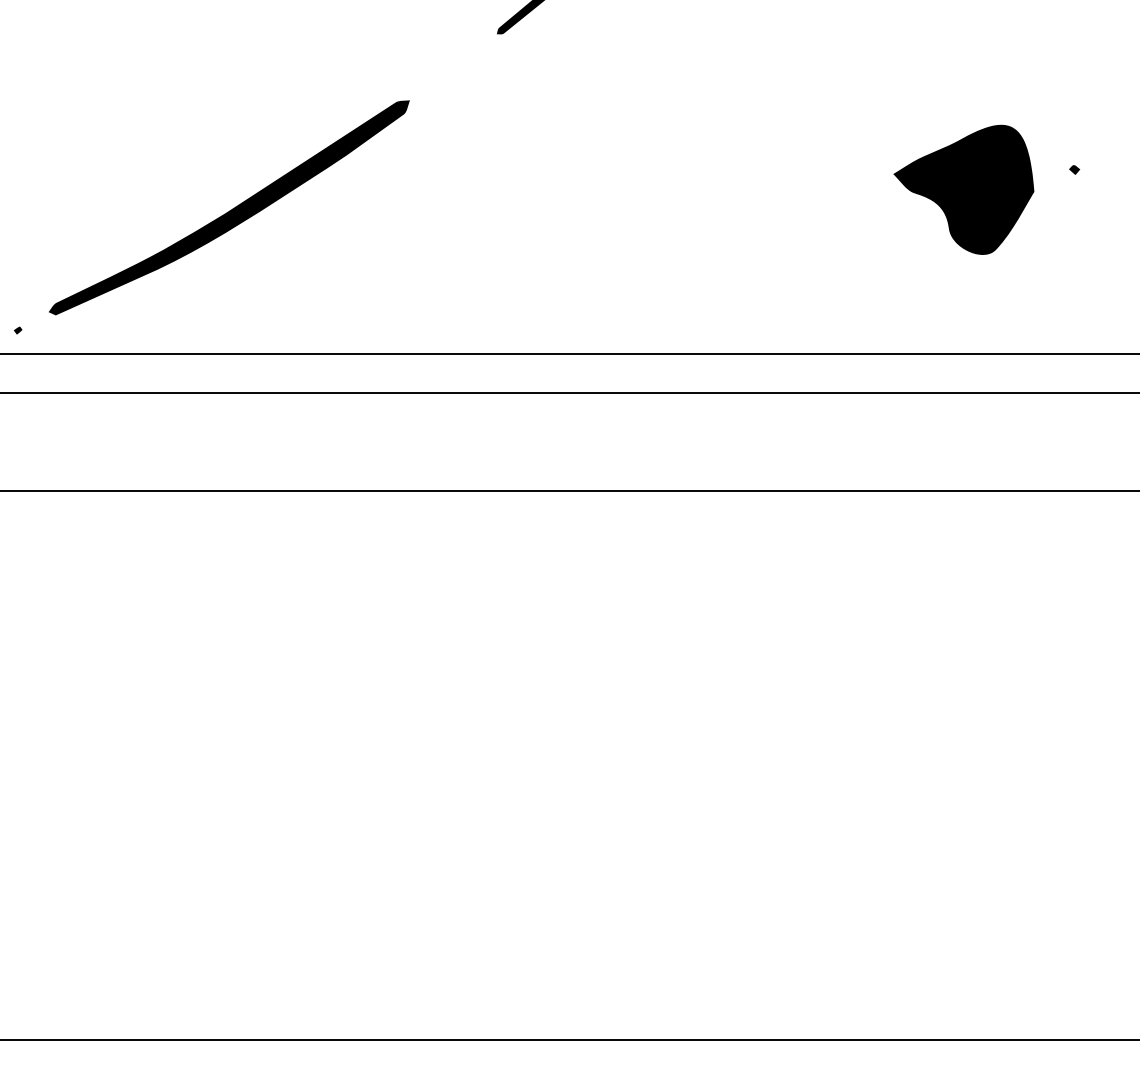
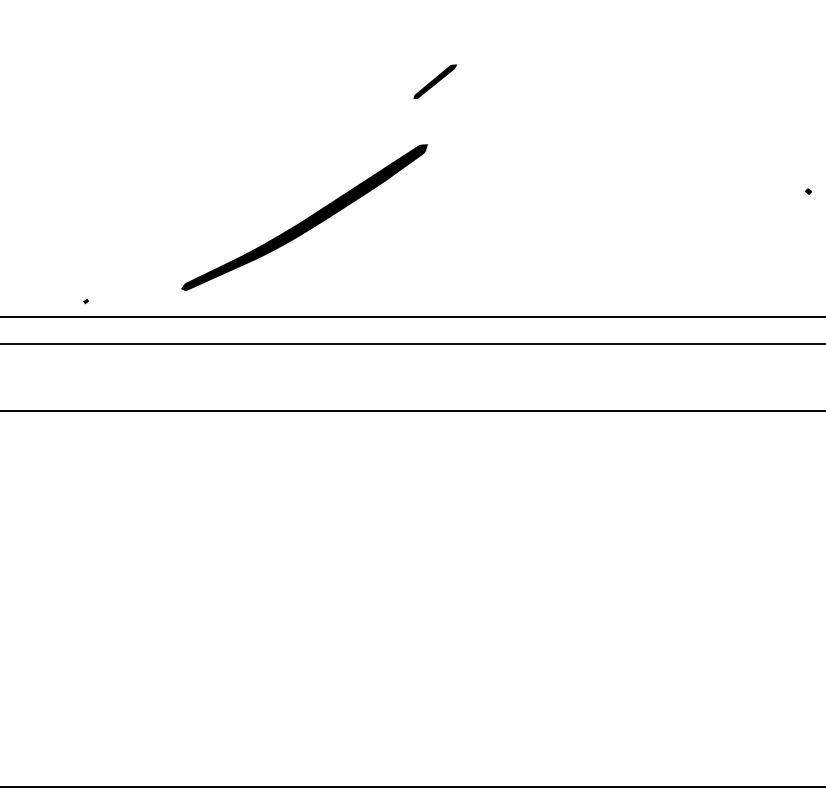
fill: (963, 188) -> (732, 204), removed
part: (229, 207) -> (304, 217), moved

